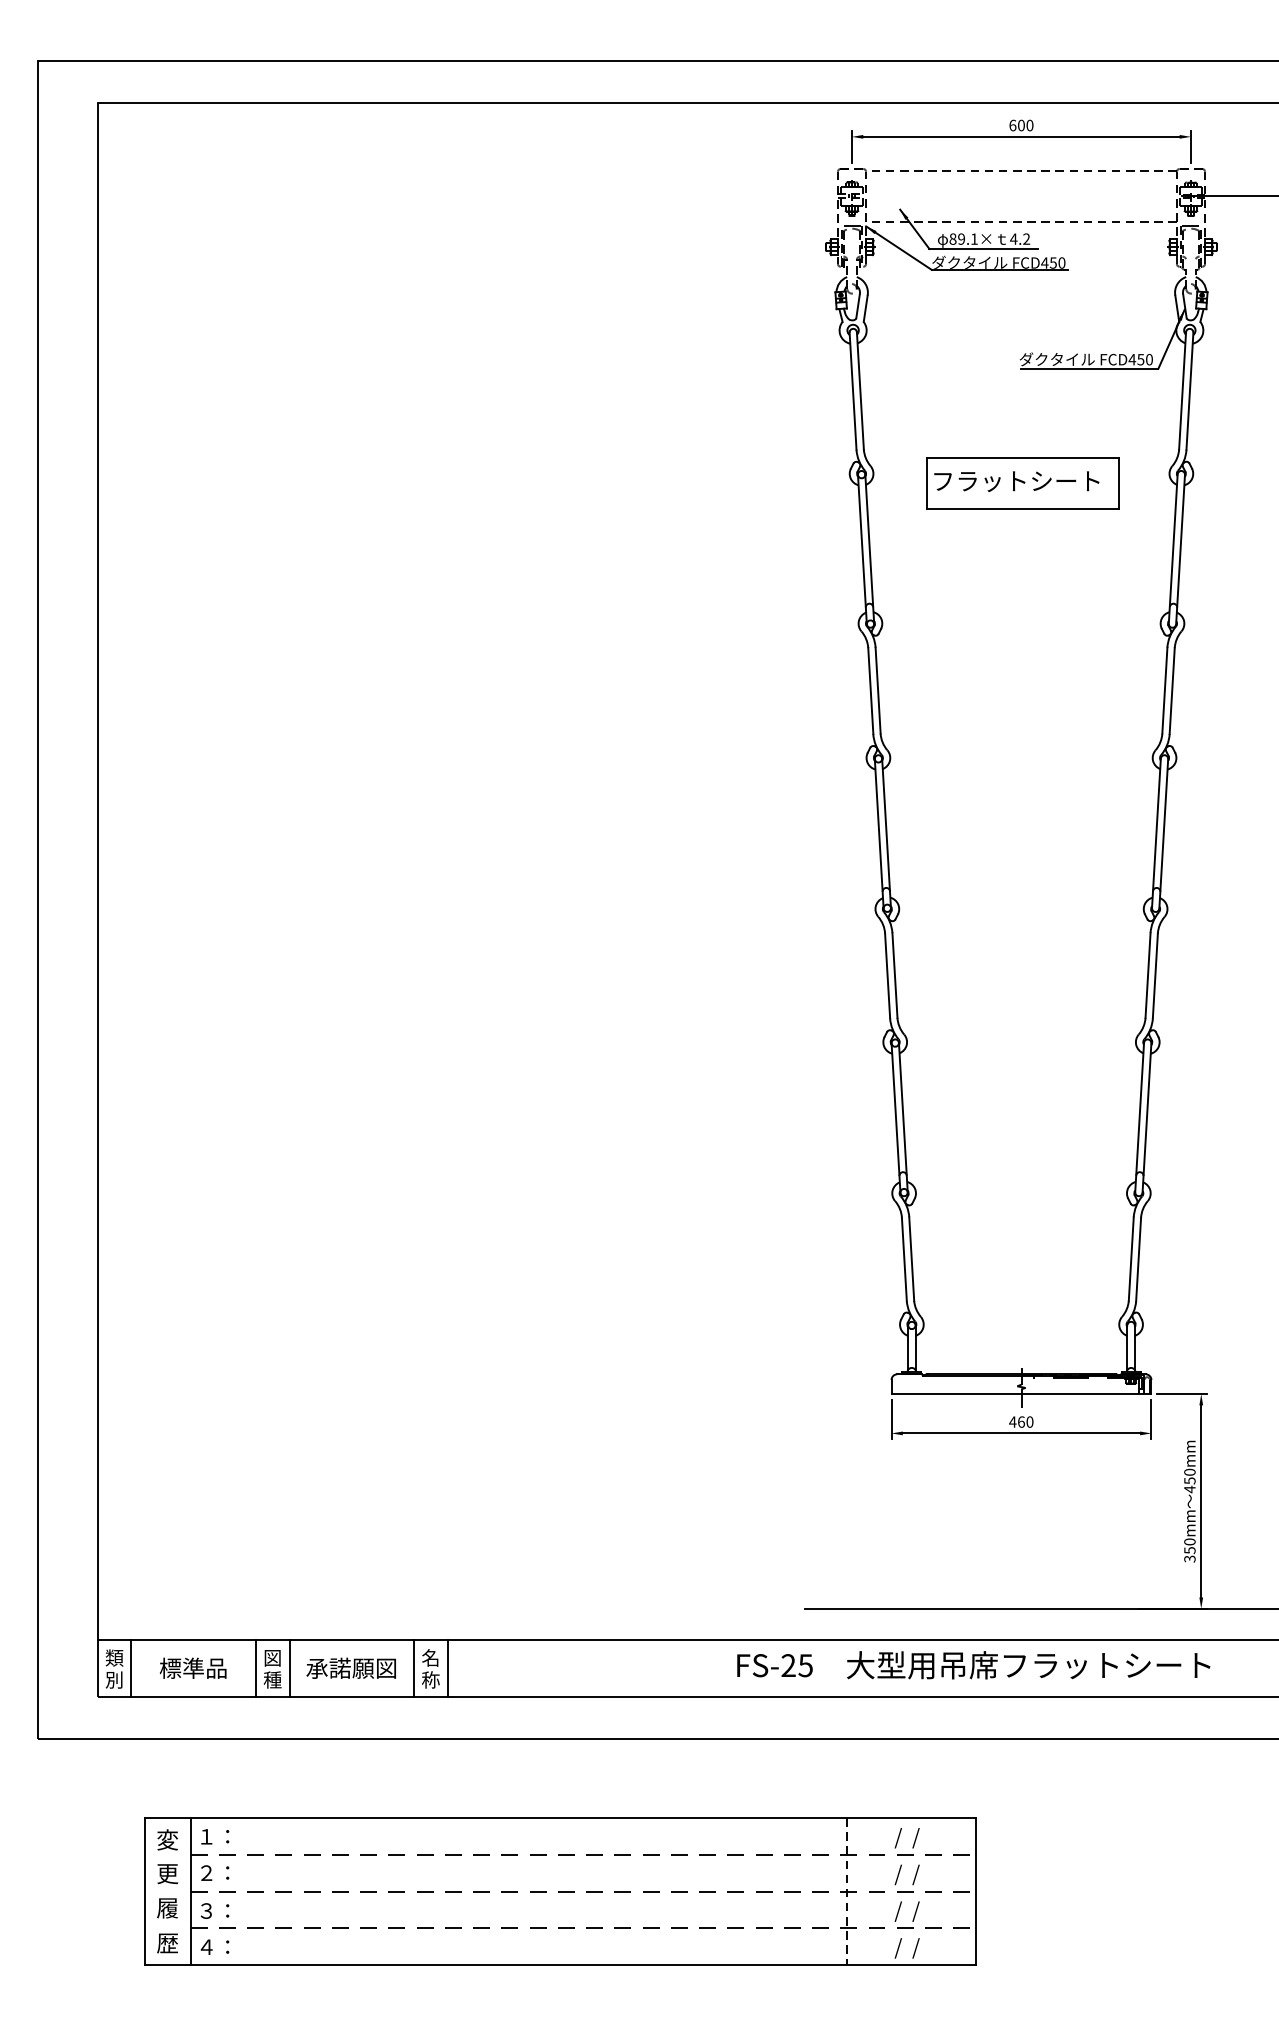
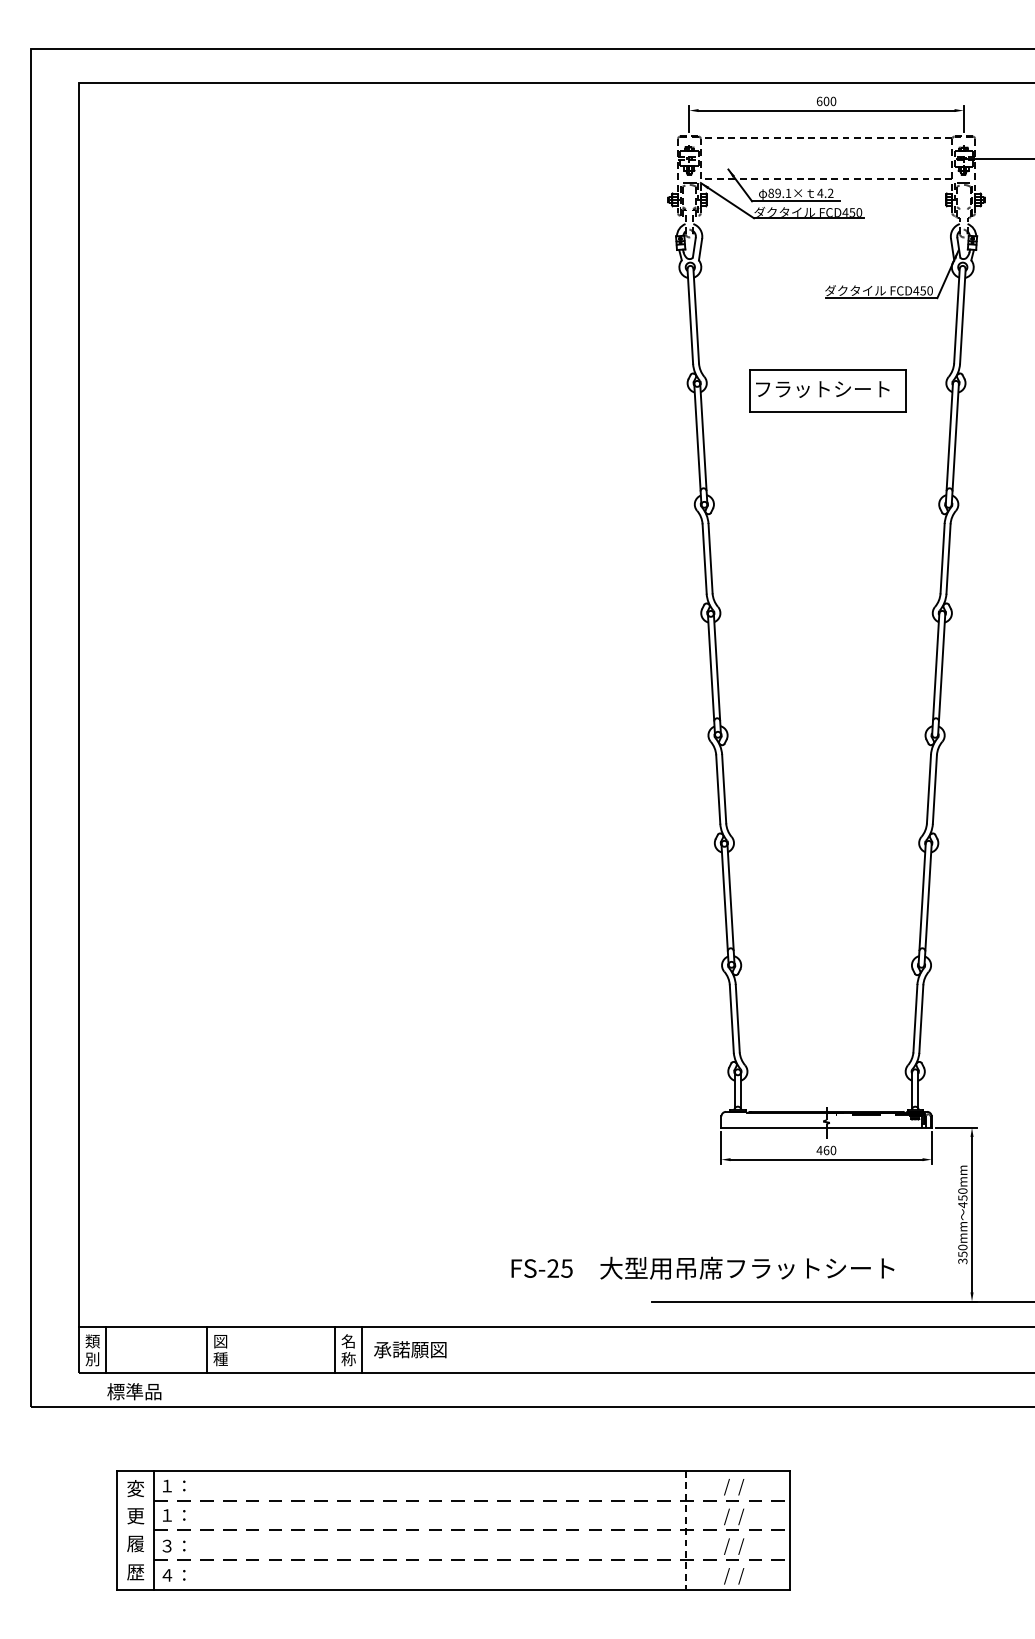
text: (973, 1664) -> (702, 1267), moved
text: (193, 1668) -> (134, 1391), moved
line: (289, 1668) -> (234, 1349), removed
text: (351, 1668) -> (410, 1349), moved
text: (205, 1871) -> (166, 1514), ２： -> １：

